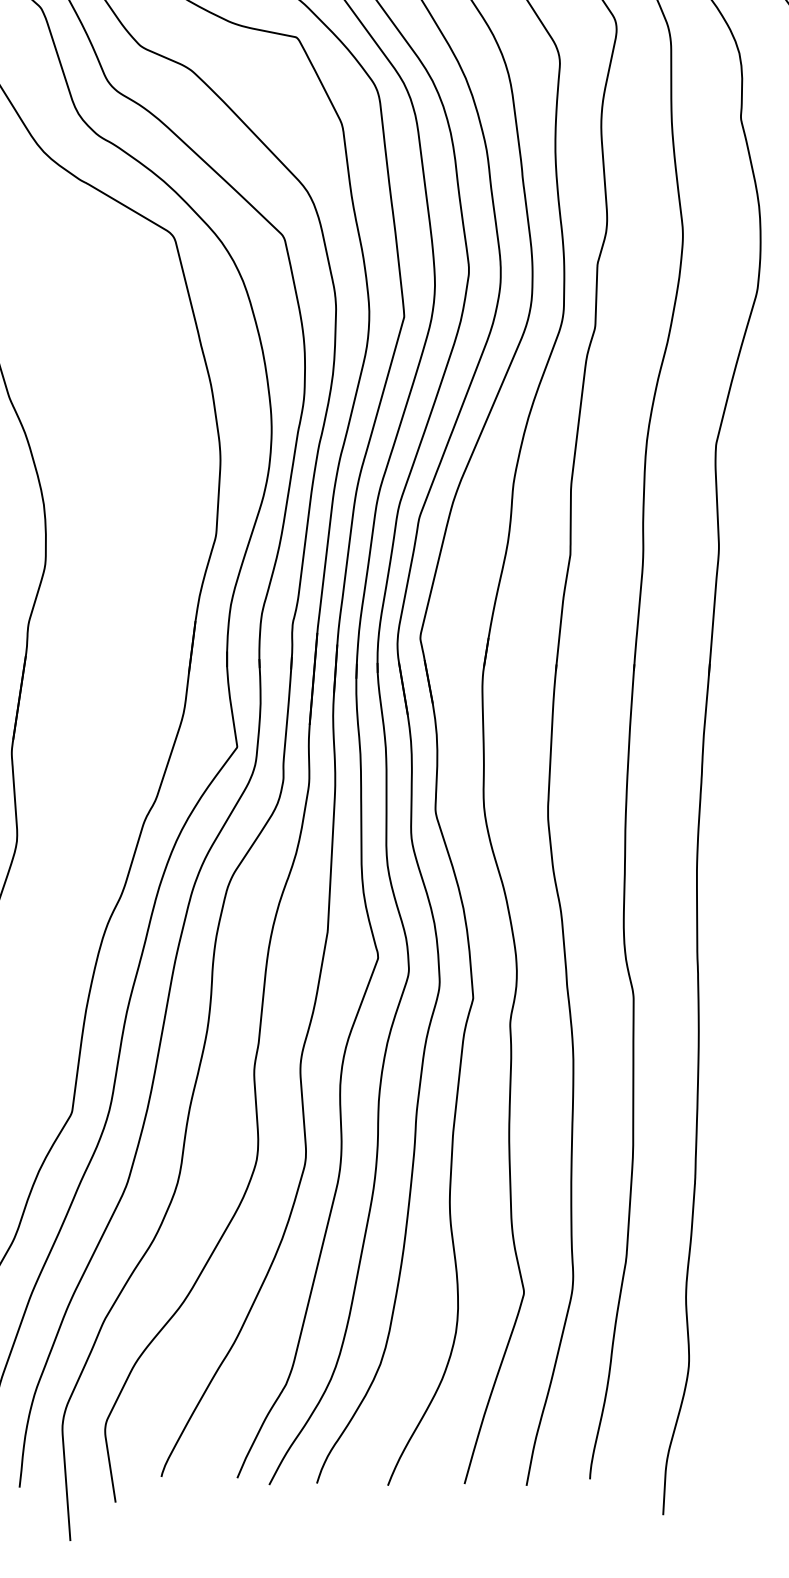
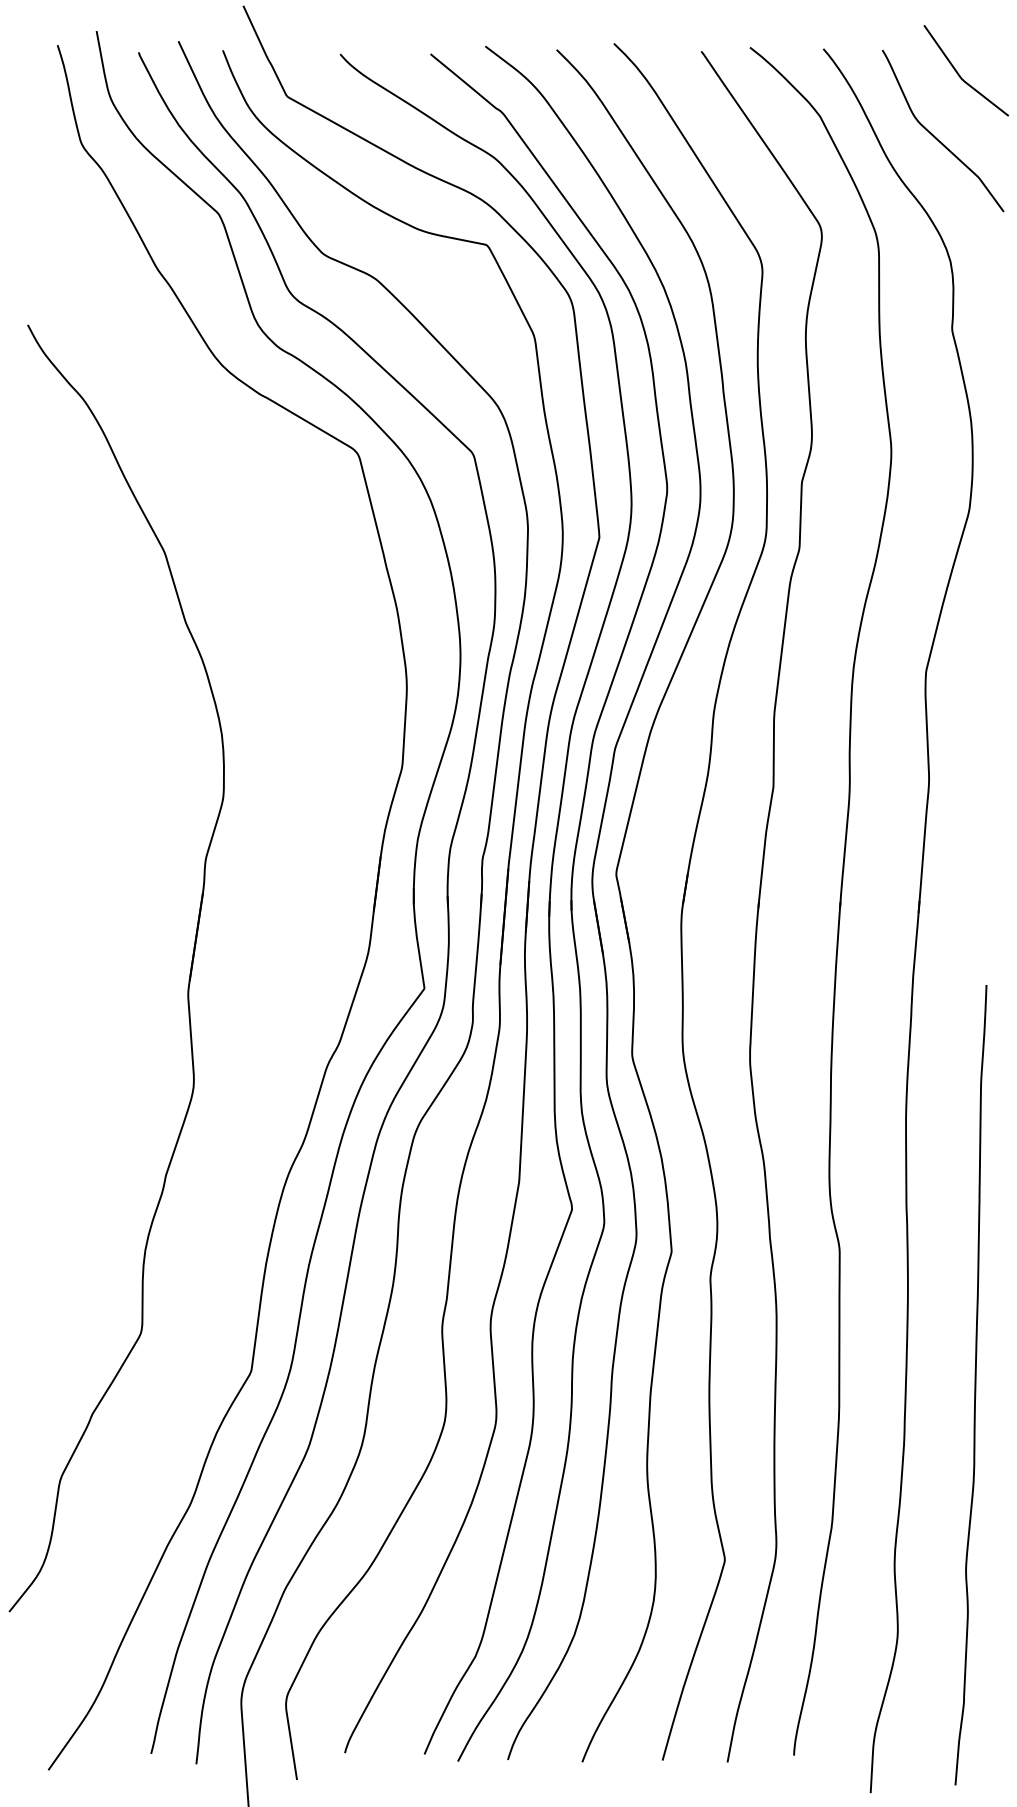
curve: (762, 1126) -> (974, 1385), added

